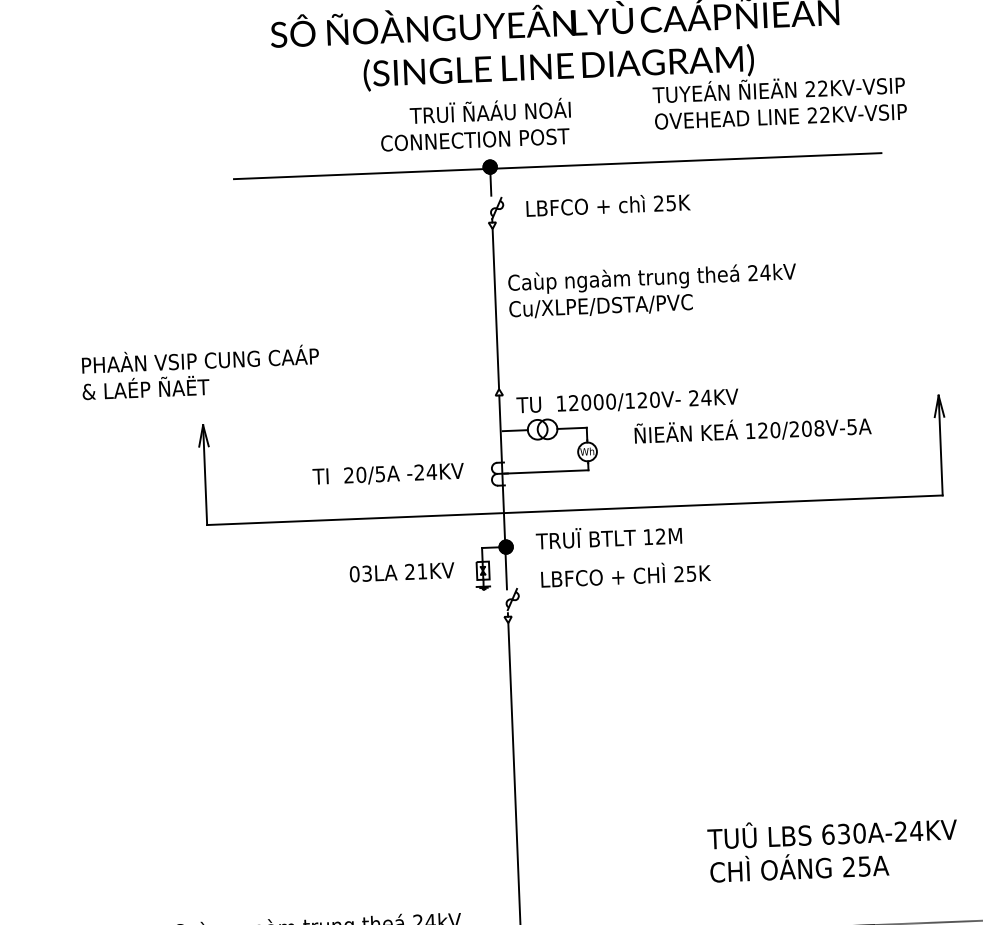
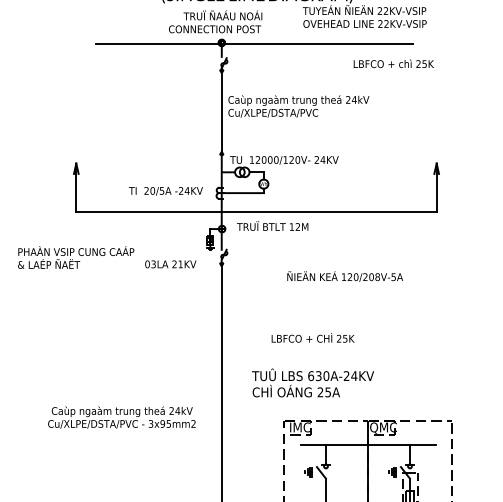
text: (607, 204) -> (393, 63), moved
text: (201, 372) -> (76, 257), moved
text: (751, 429) -> (344, 276), moved
text: (401, 572) -> (170, 264), moved
text: (624, 573) -> (312, 337), moved
text: (831, 847) -> (312, 382), moved

